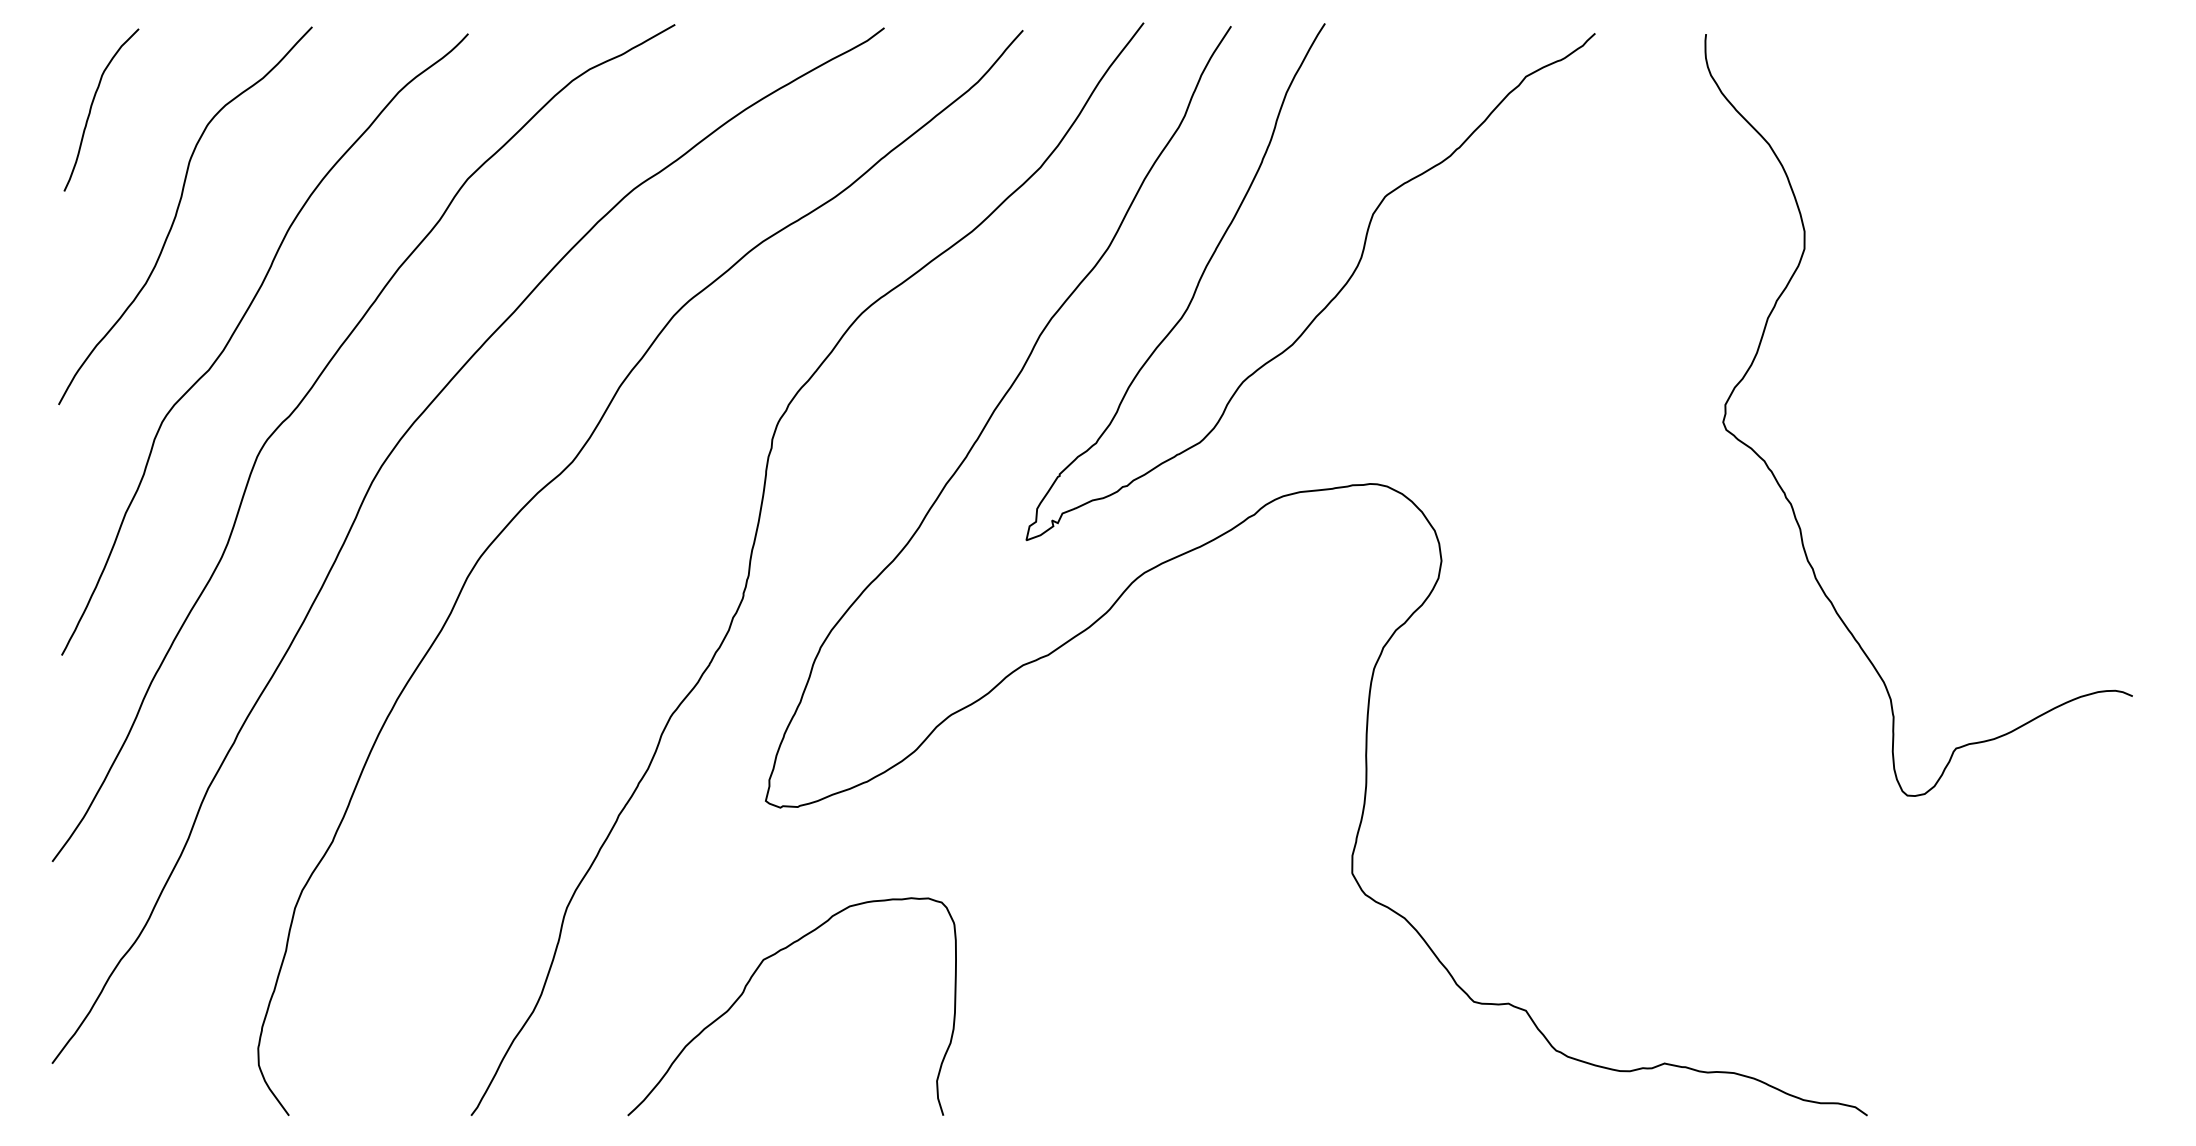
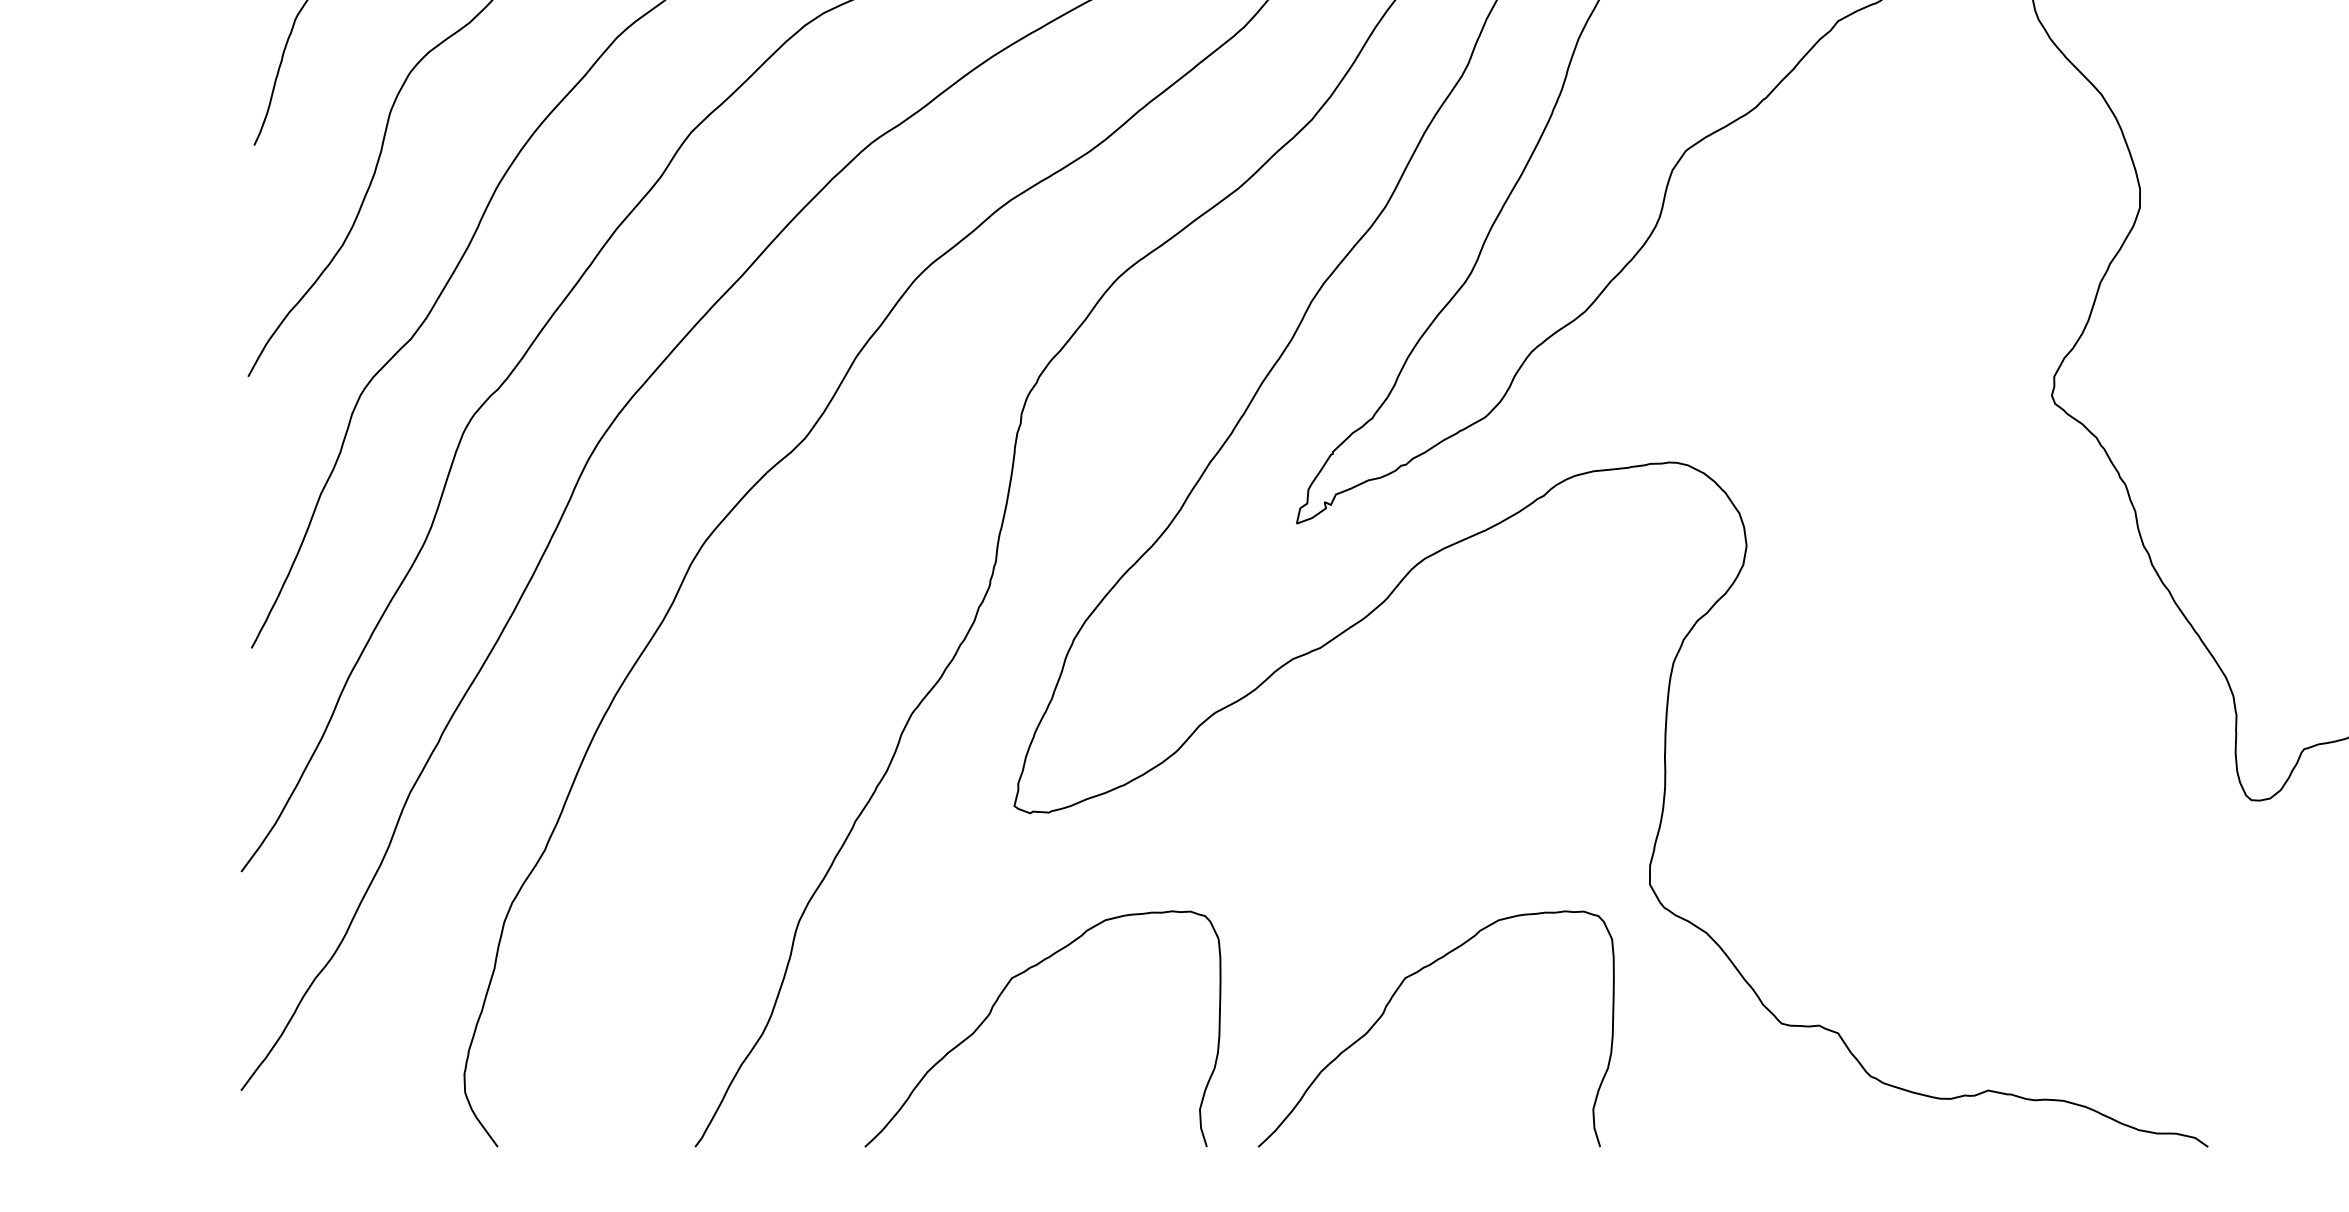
curve: (1114, 979) -> (1392, 999), added

